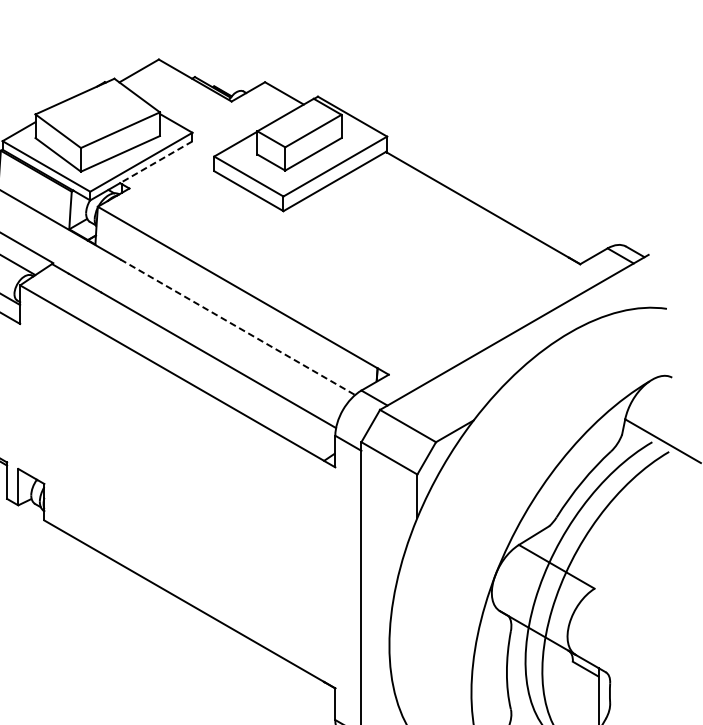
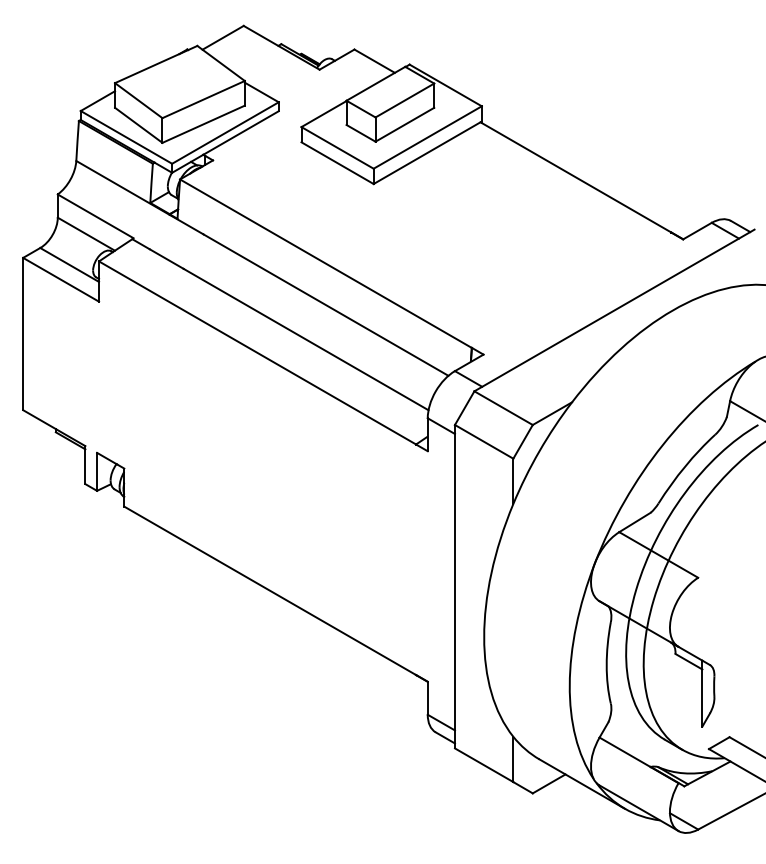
line: (156, 162) -> (241, 133), dashed -> solid
line: (238, 327) -> (326, 305), dashed -> solid

